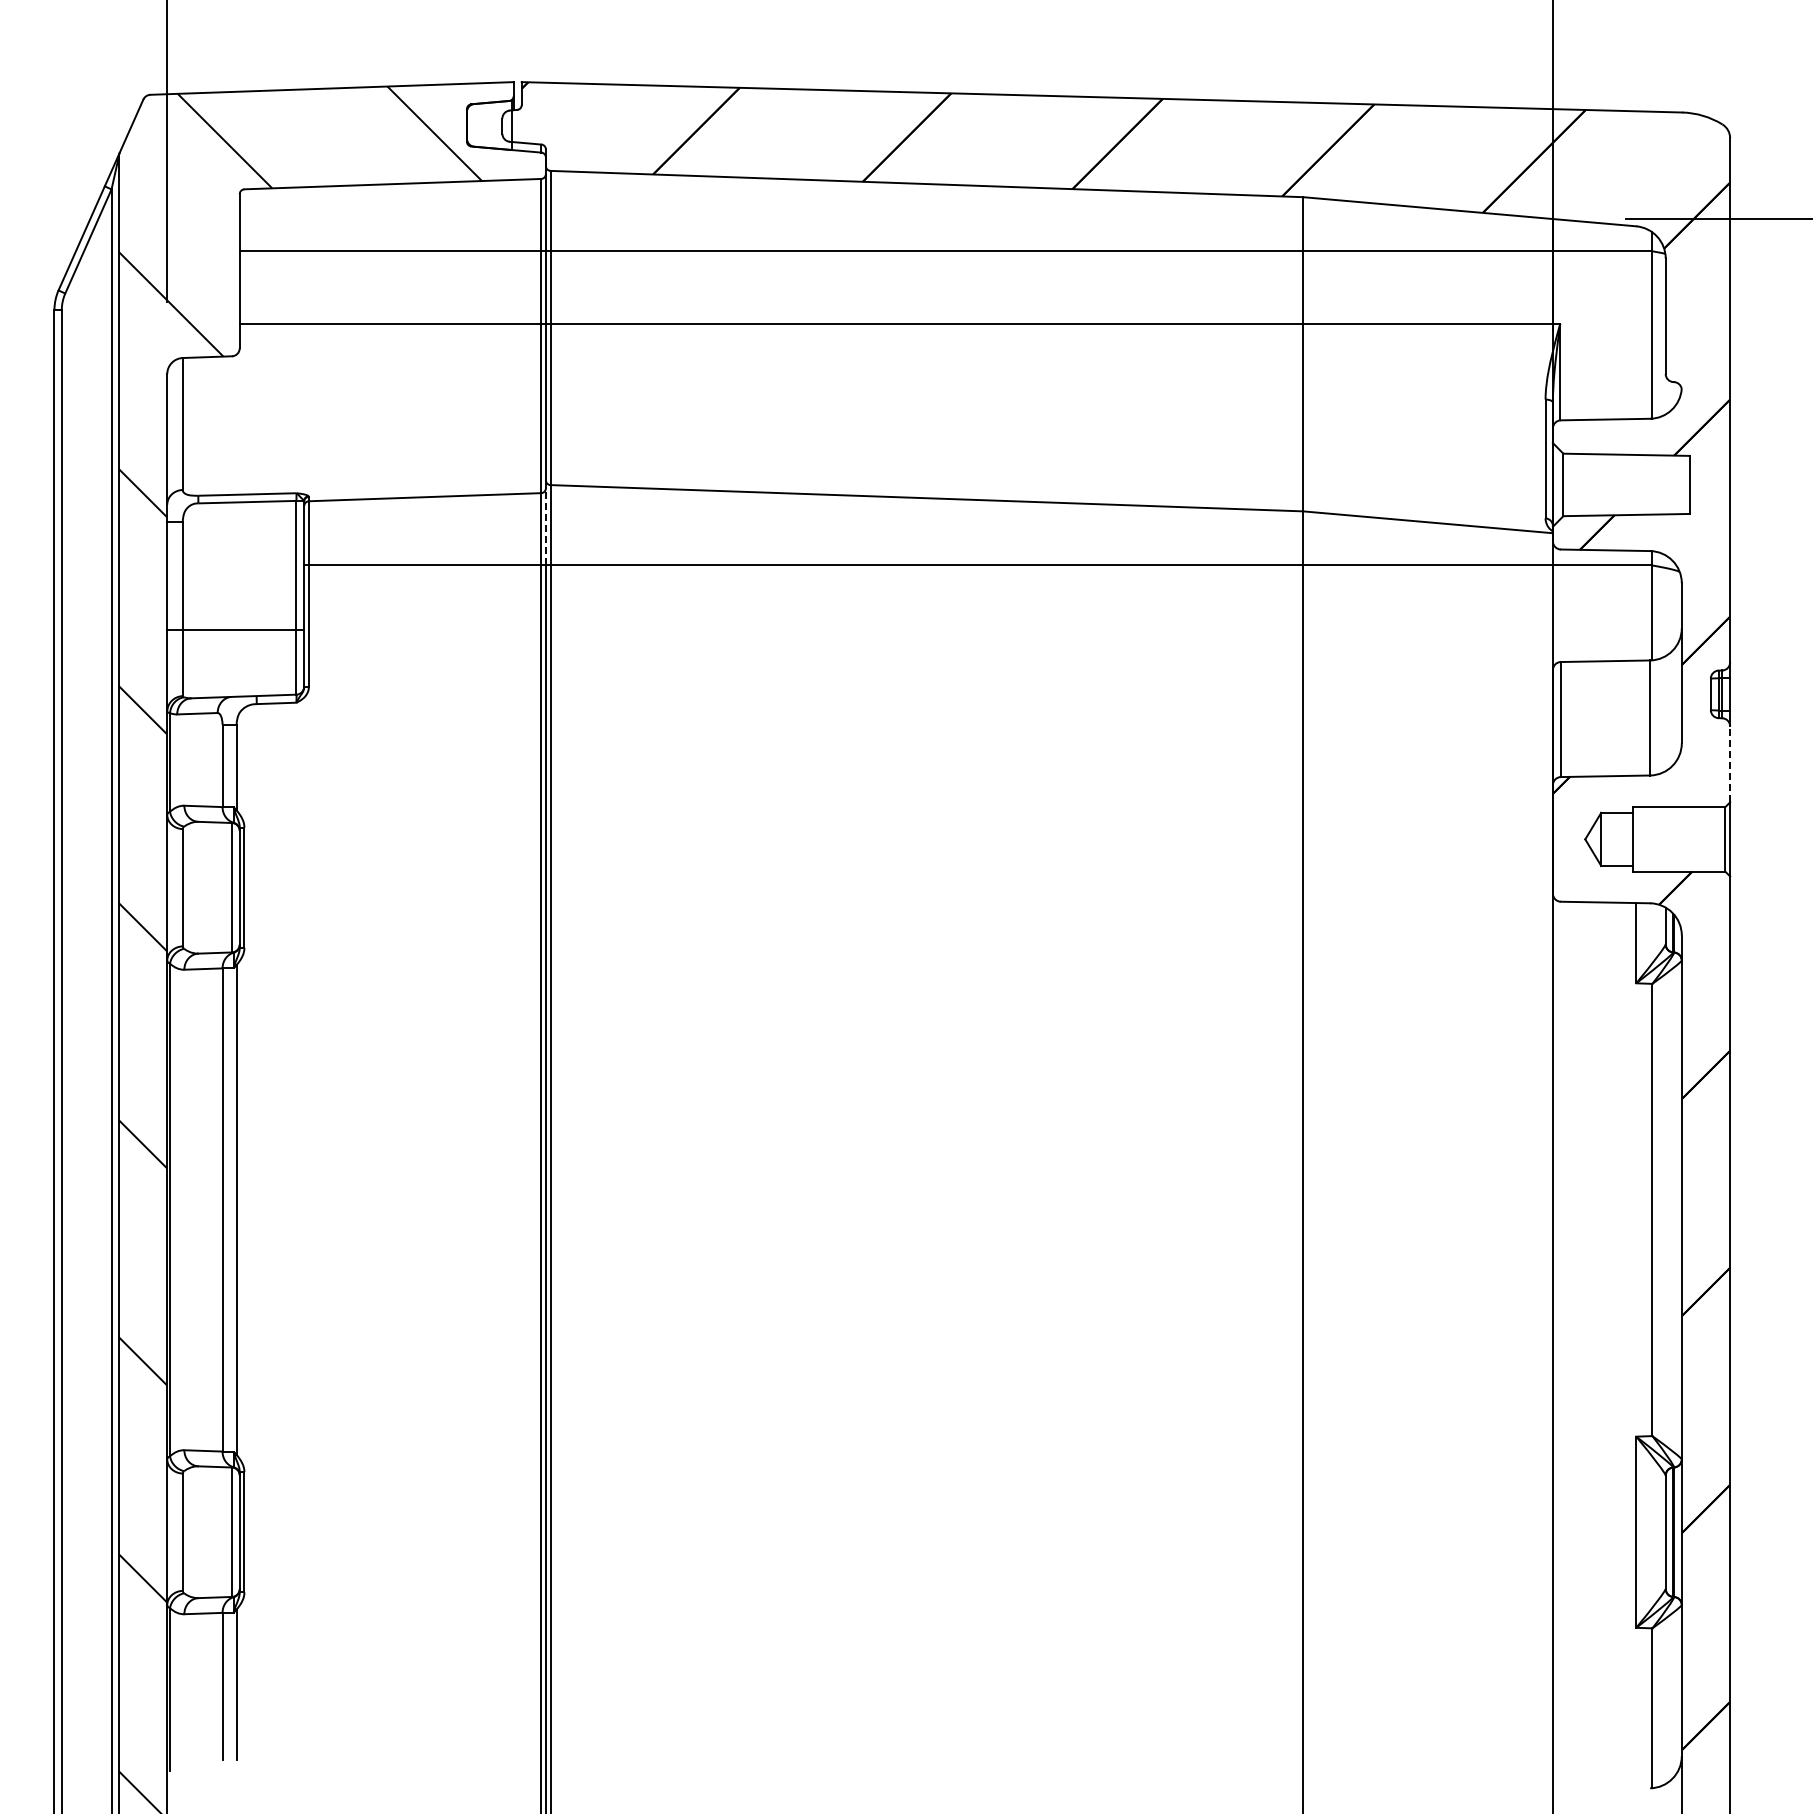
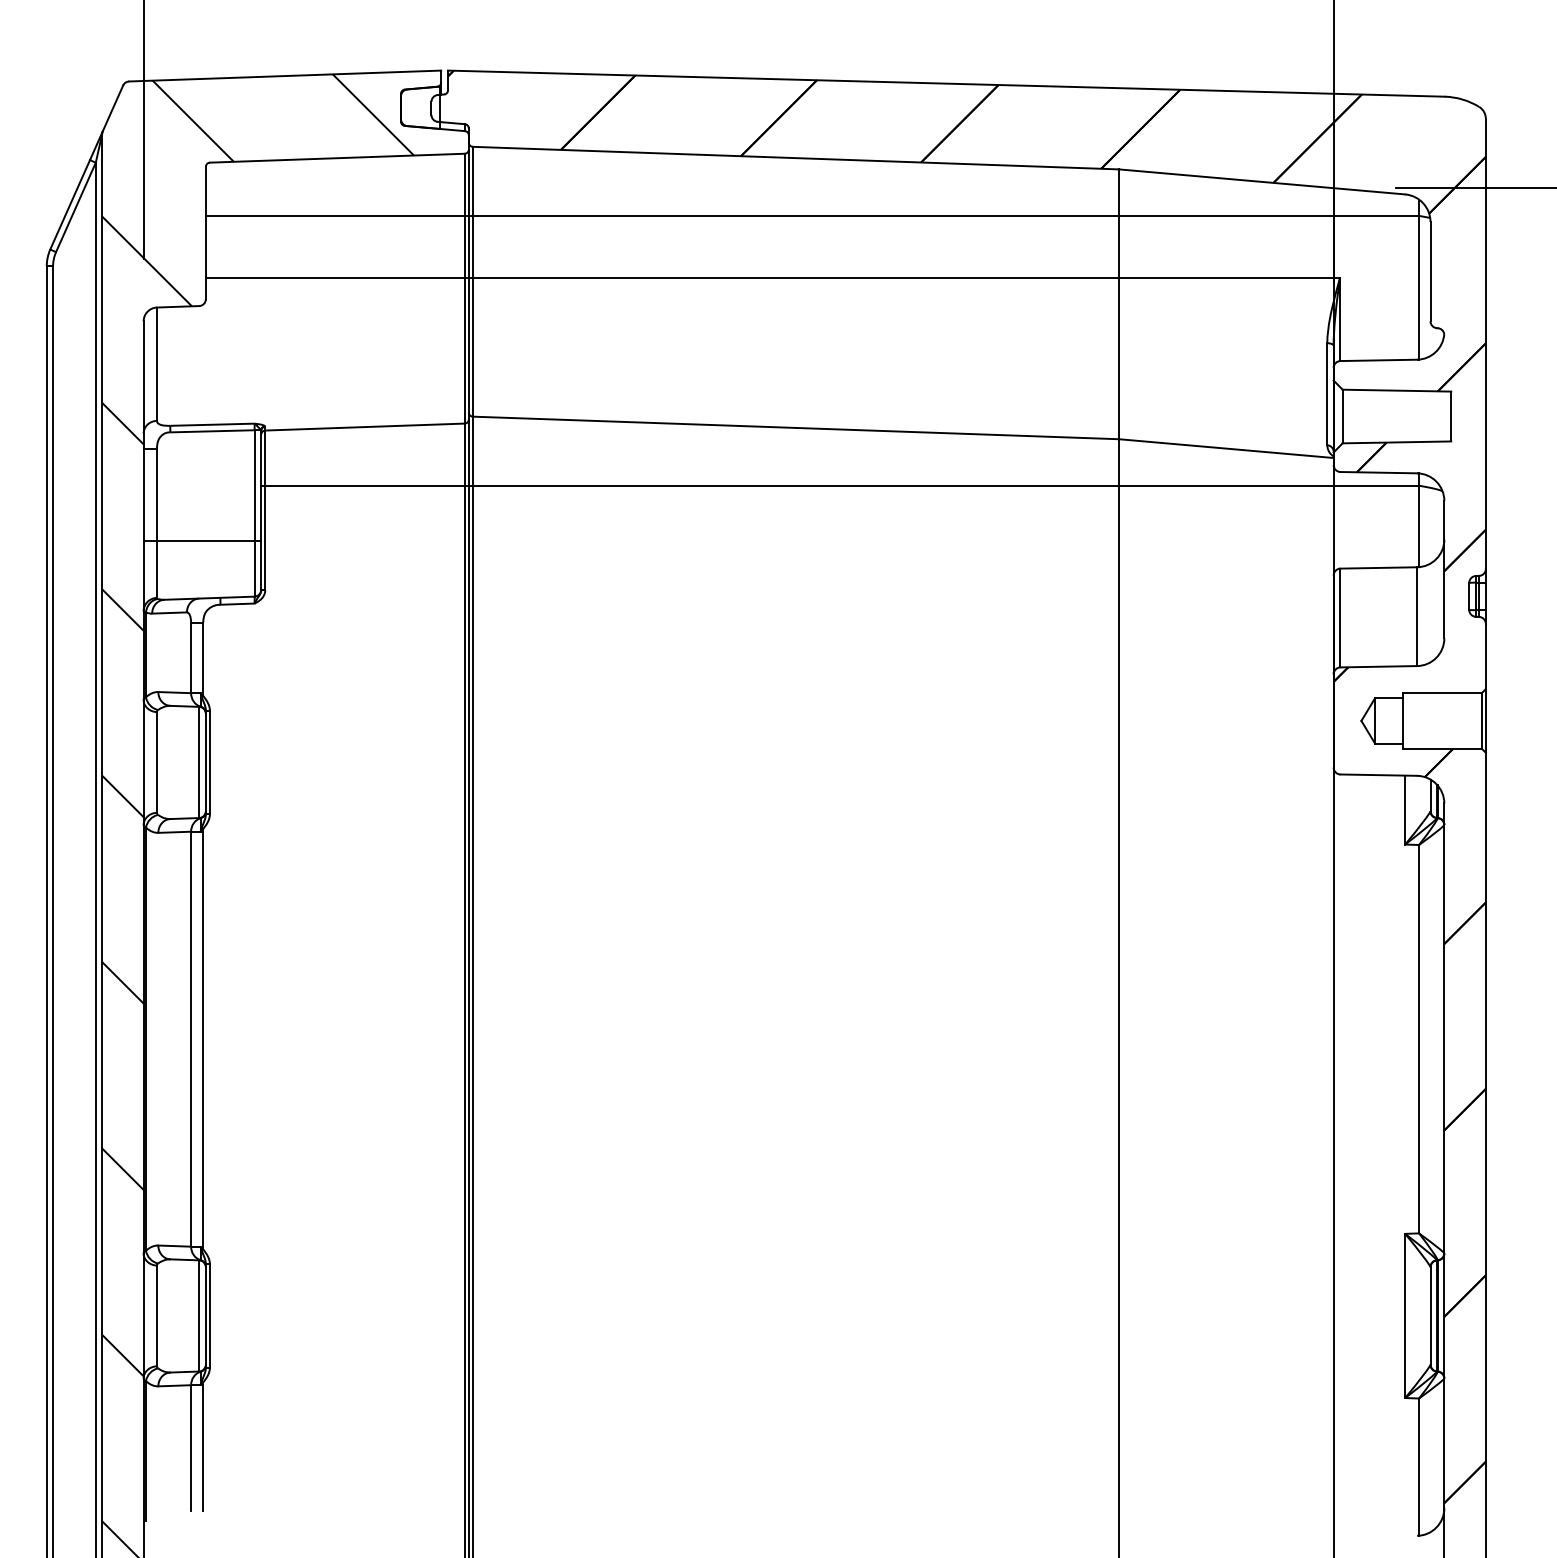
line: (545, 526) -> (468, 452), dashed -> solid
line: (1730, 763) -> (1486, 655), dashed -> solid

